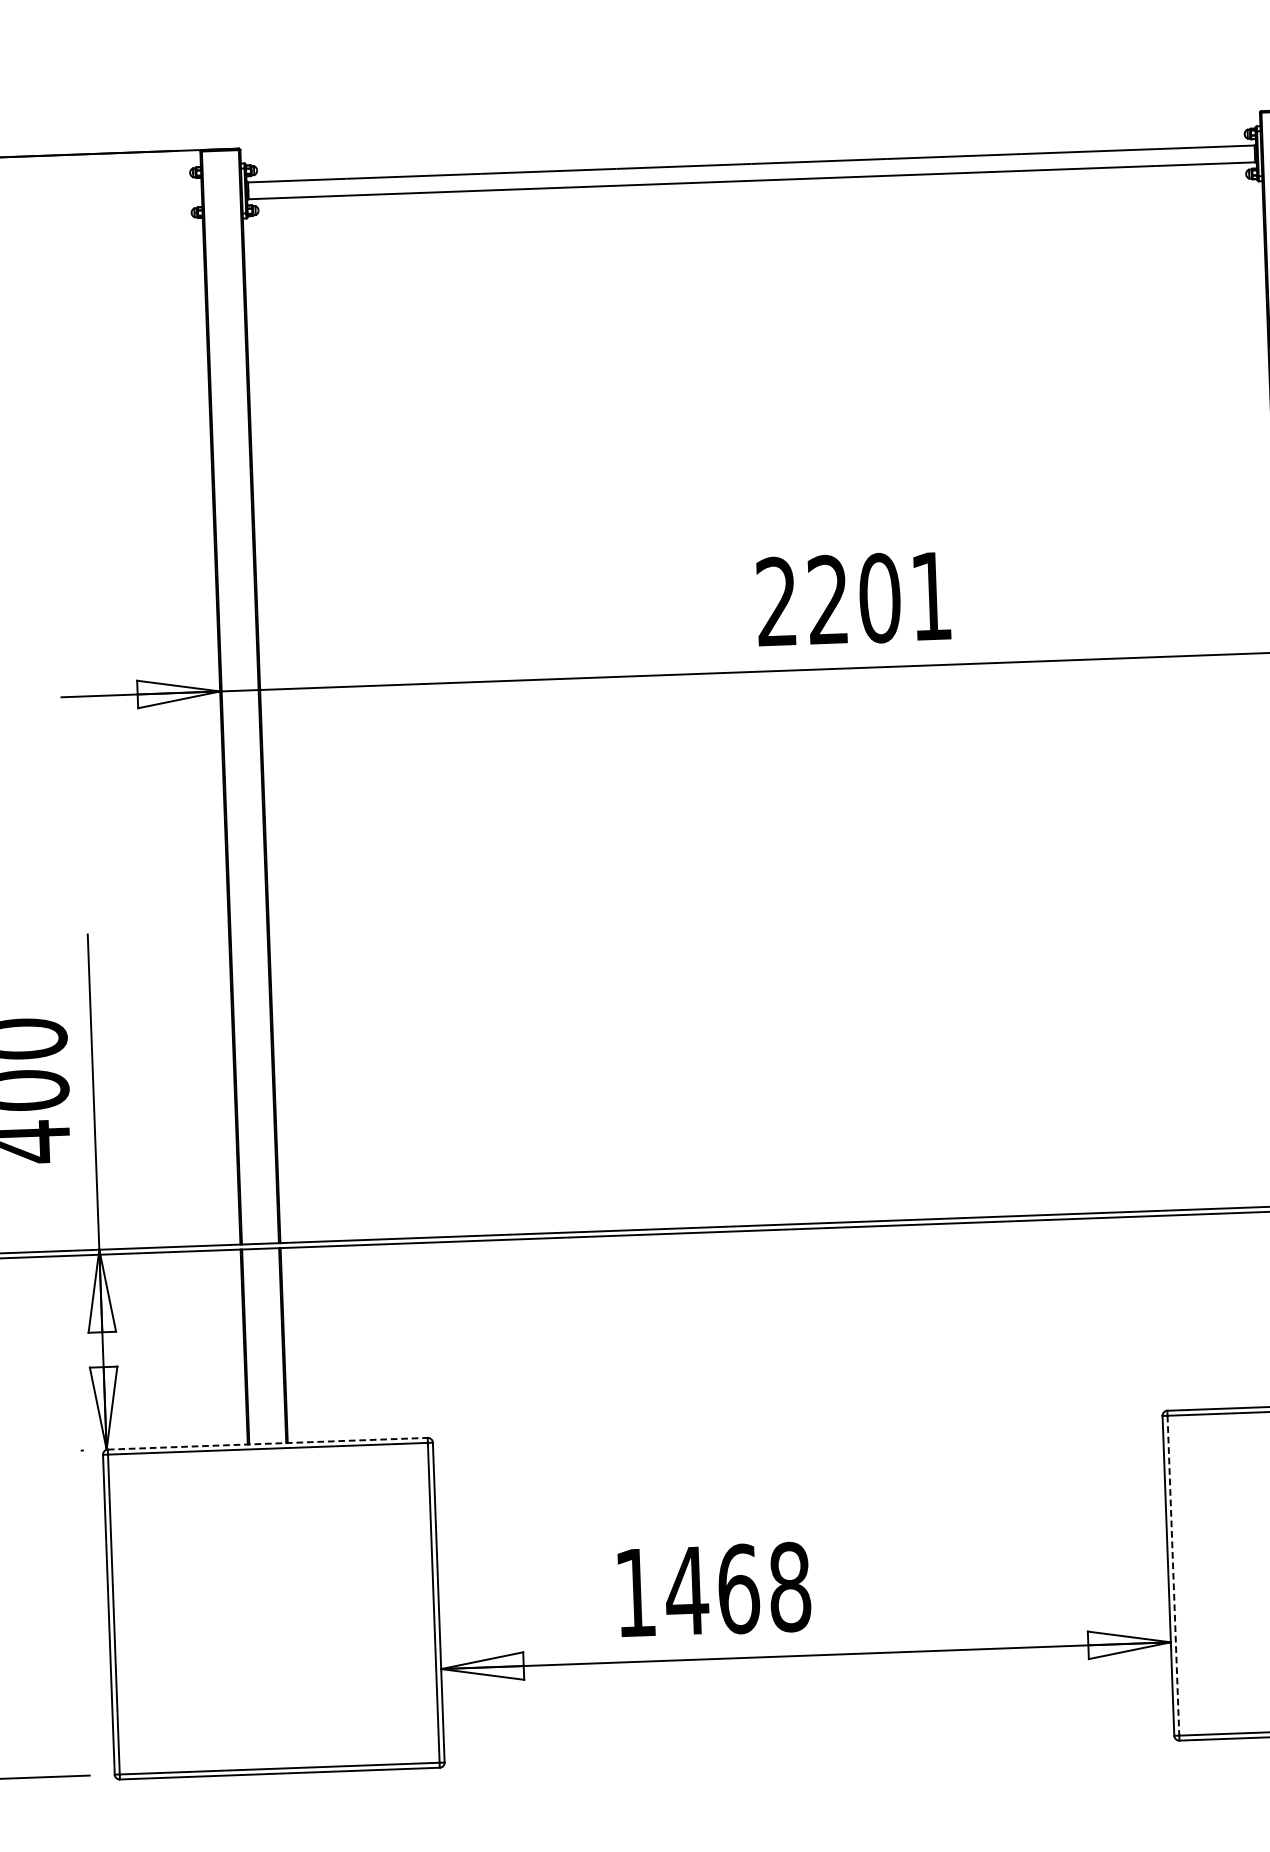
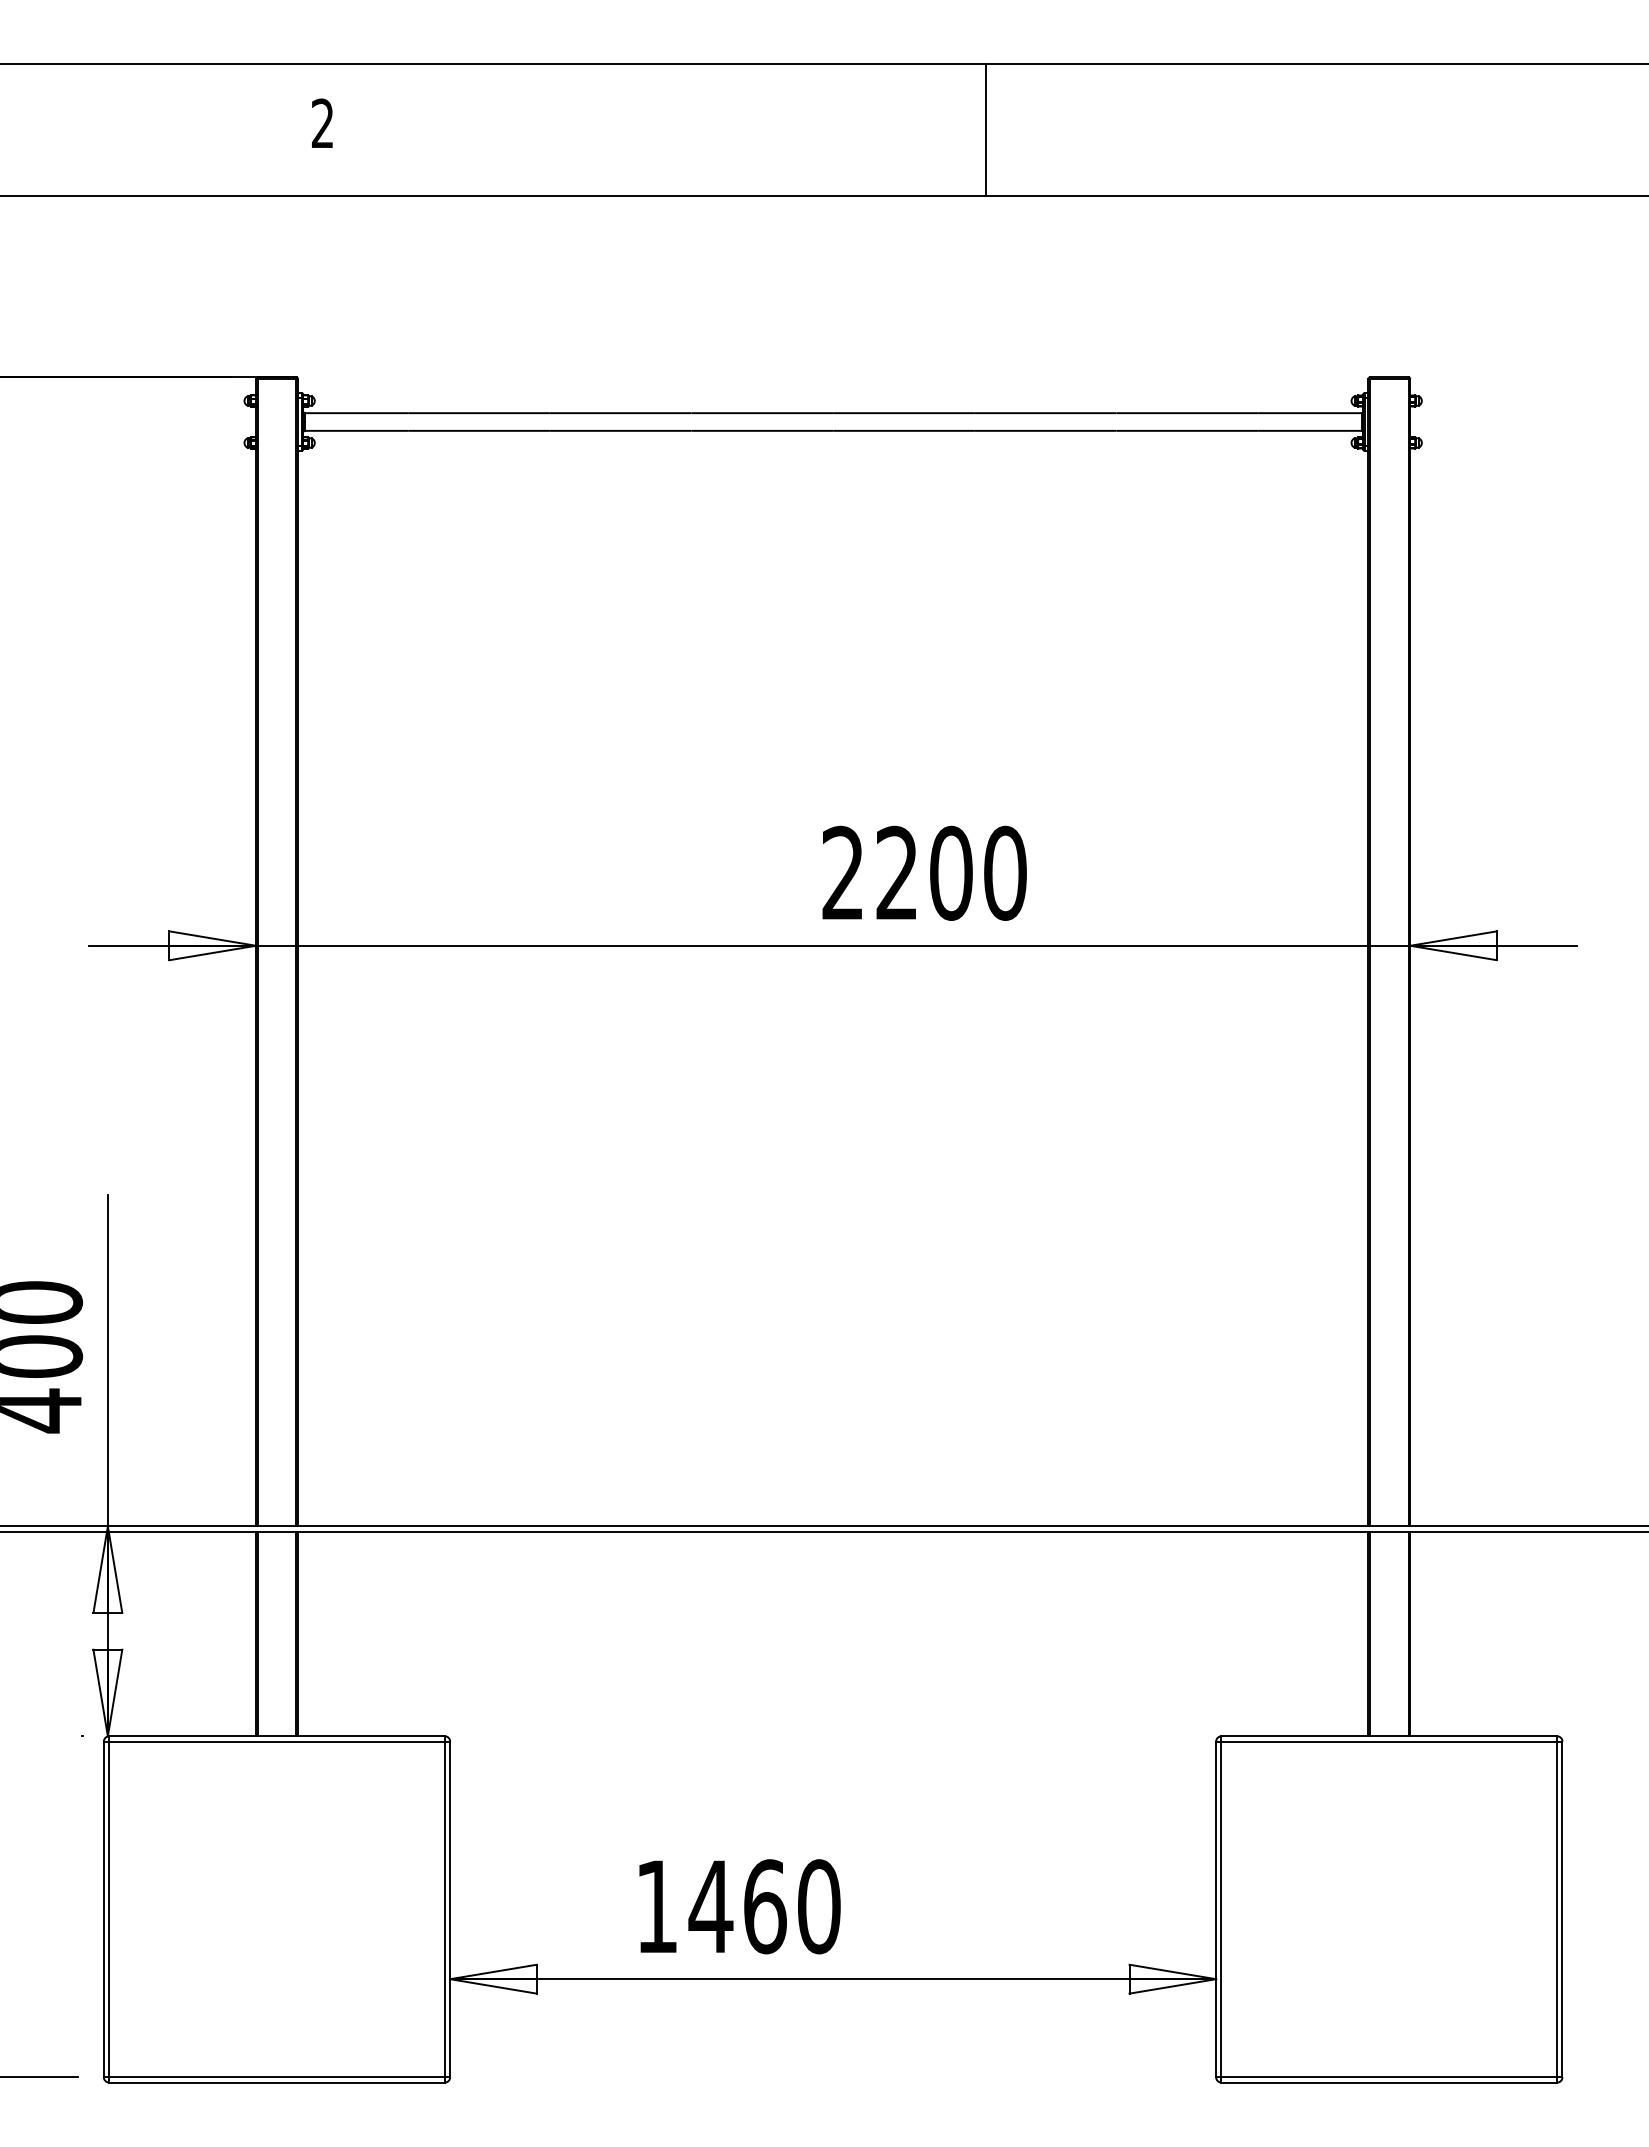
text: (931, 595) -> (1005, 872), 2201 -> 2200
line: (268, 1443) -> (277, 1736), dashed -> solid
line: (1173, 1575) -> (1221, 1909), dashed -> solid
text: (790, 1586) -> (819, 1906), 1468 -> 1460

